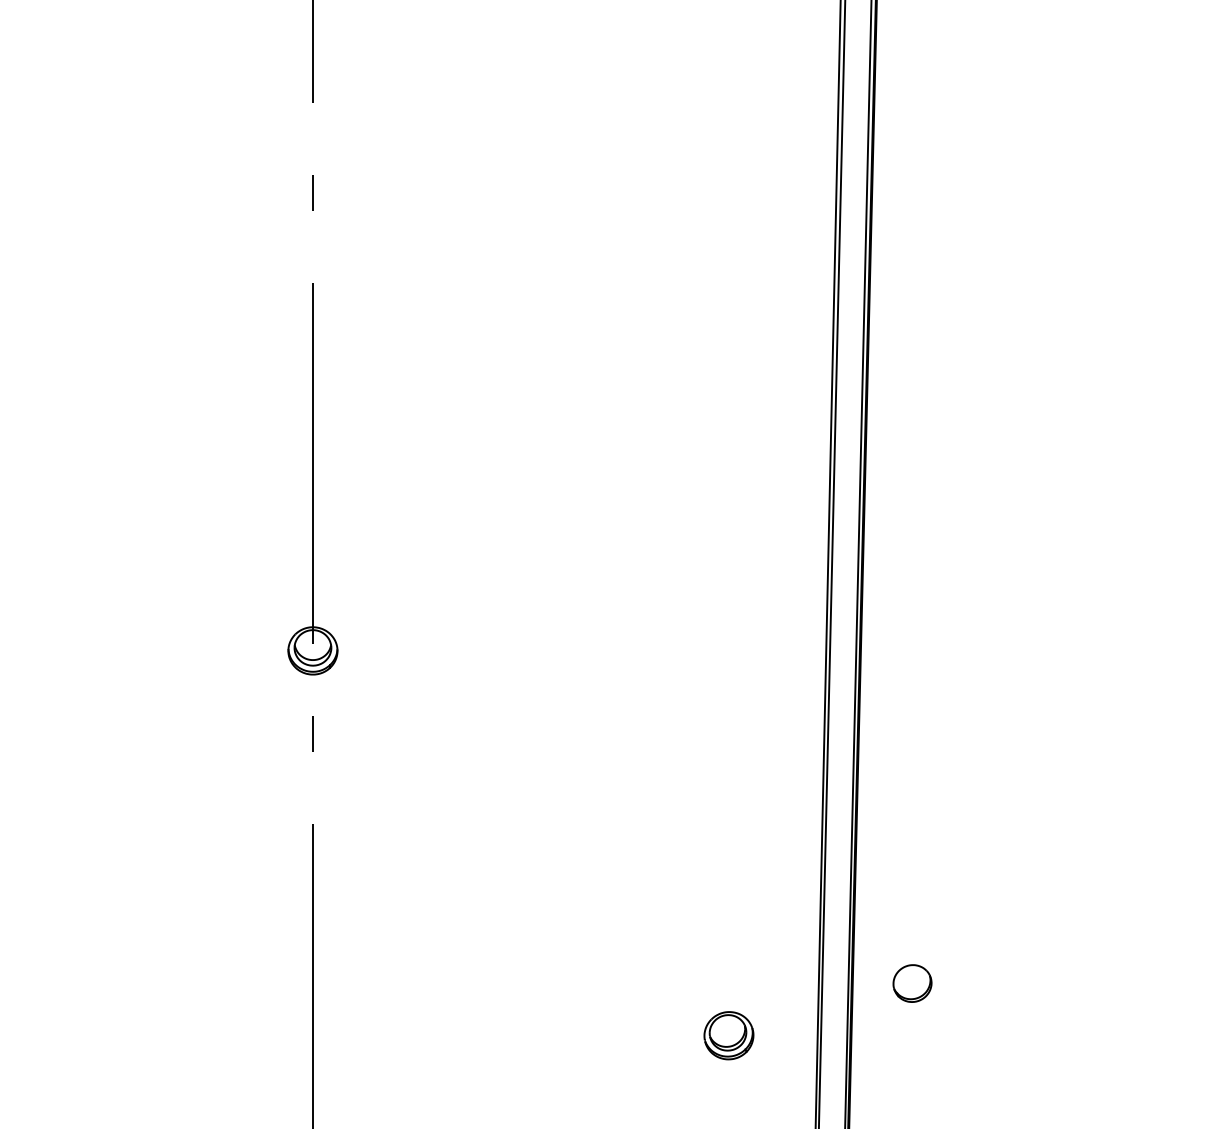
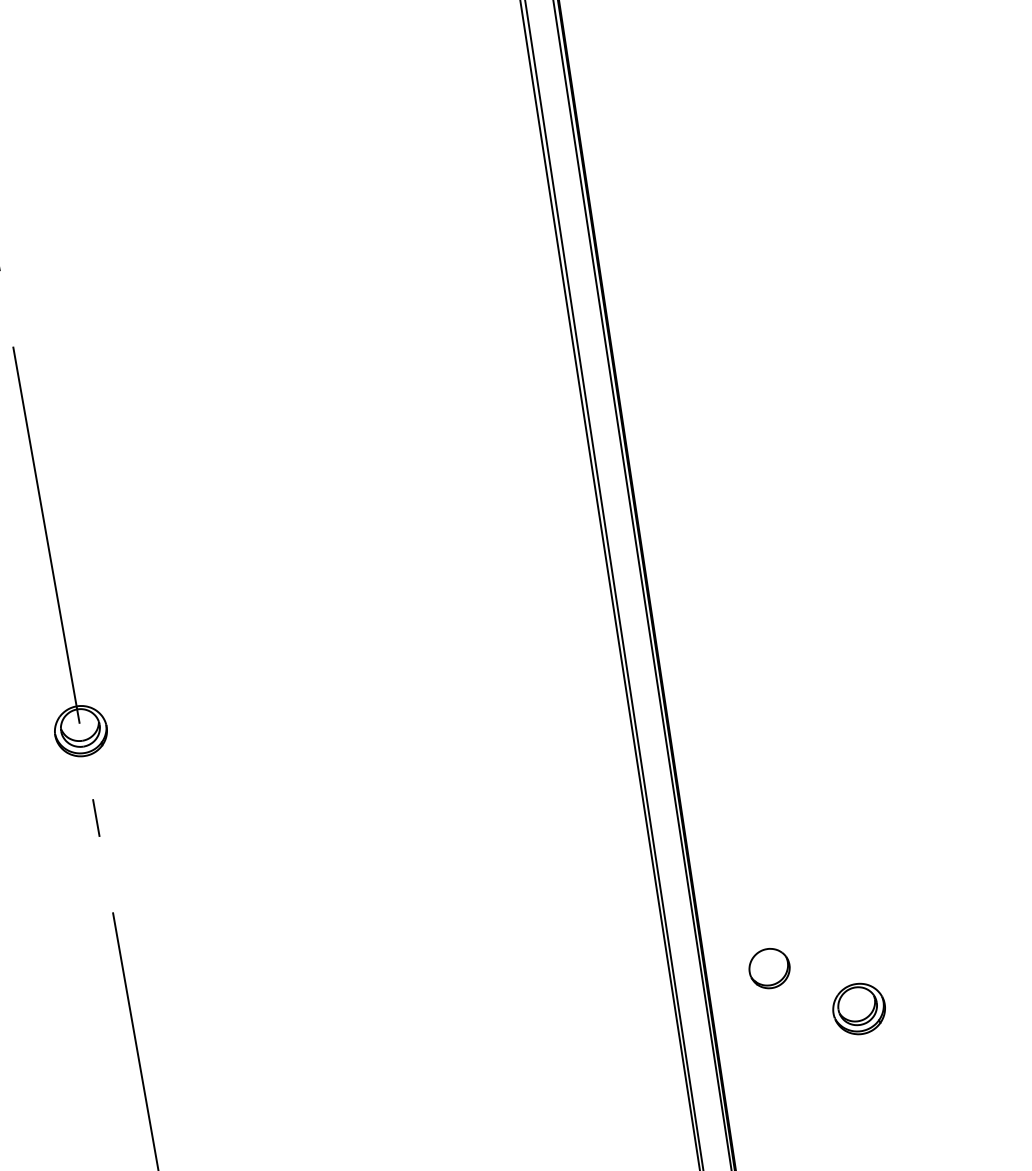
part: (728, 1035) -> (858, 1008), moved

